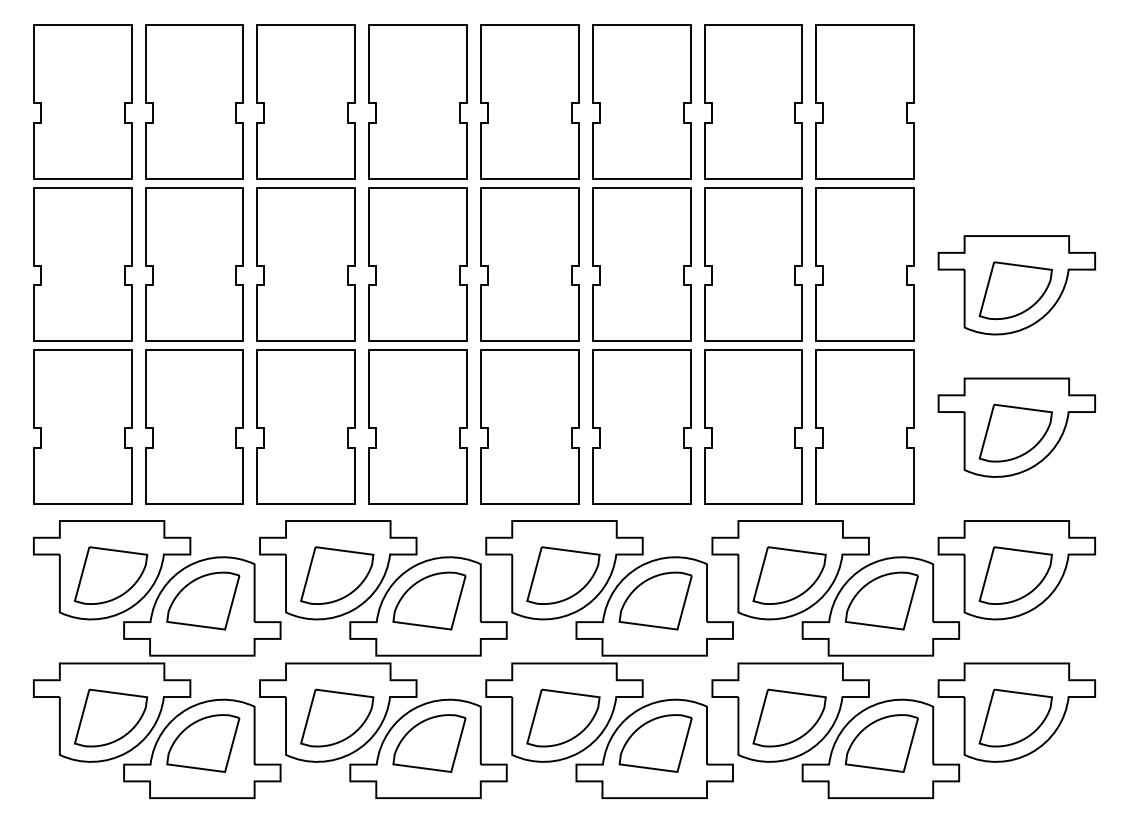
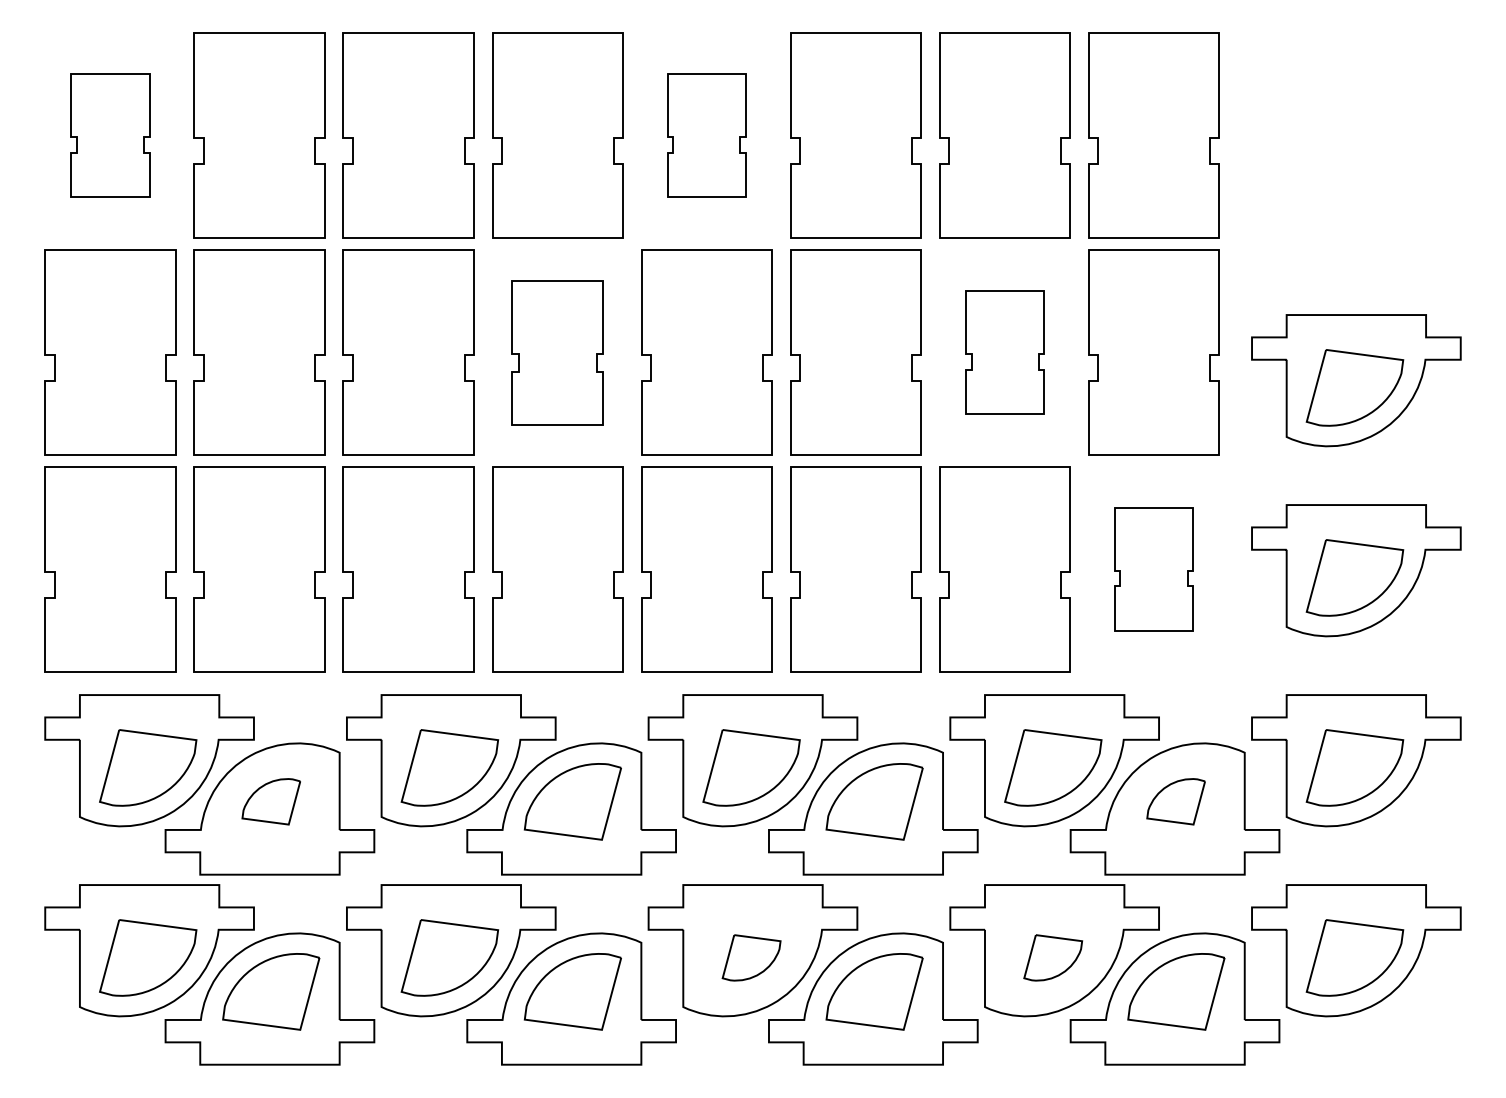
part: (82, 101) -> (110, 135), size x0.6
part: (529, 101) -> (706, 135), size x0.6
part: (417, 264) -> (556, 352), size x0.7
part: (753, 264) -> (1005, 352), size x0.6
part: (864, 426) -> (1153, 569), size x0.6
part: (203, 600) -> (271, 801), size x0.6
part: (881, 600) -> (1175, 801), size x0.6
part: (563, 717) -> (751, 957), size x0.6
part: (789, 717) -> (1053, 957), size x0.6

